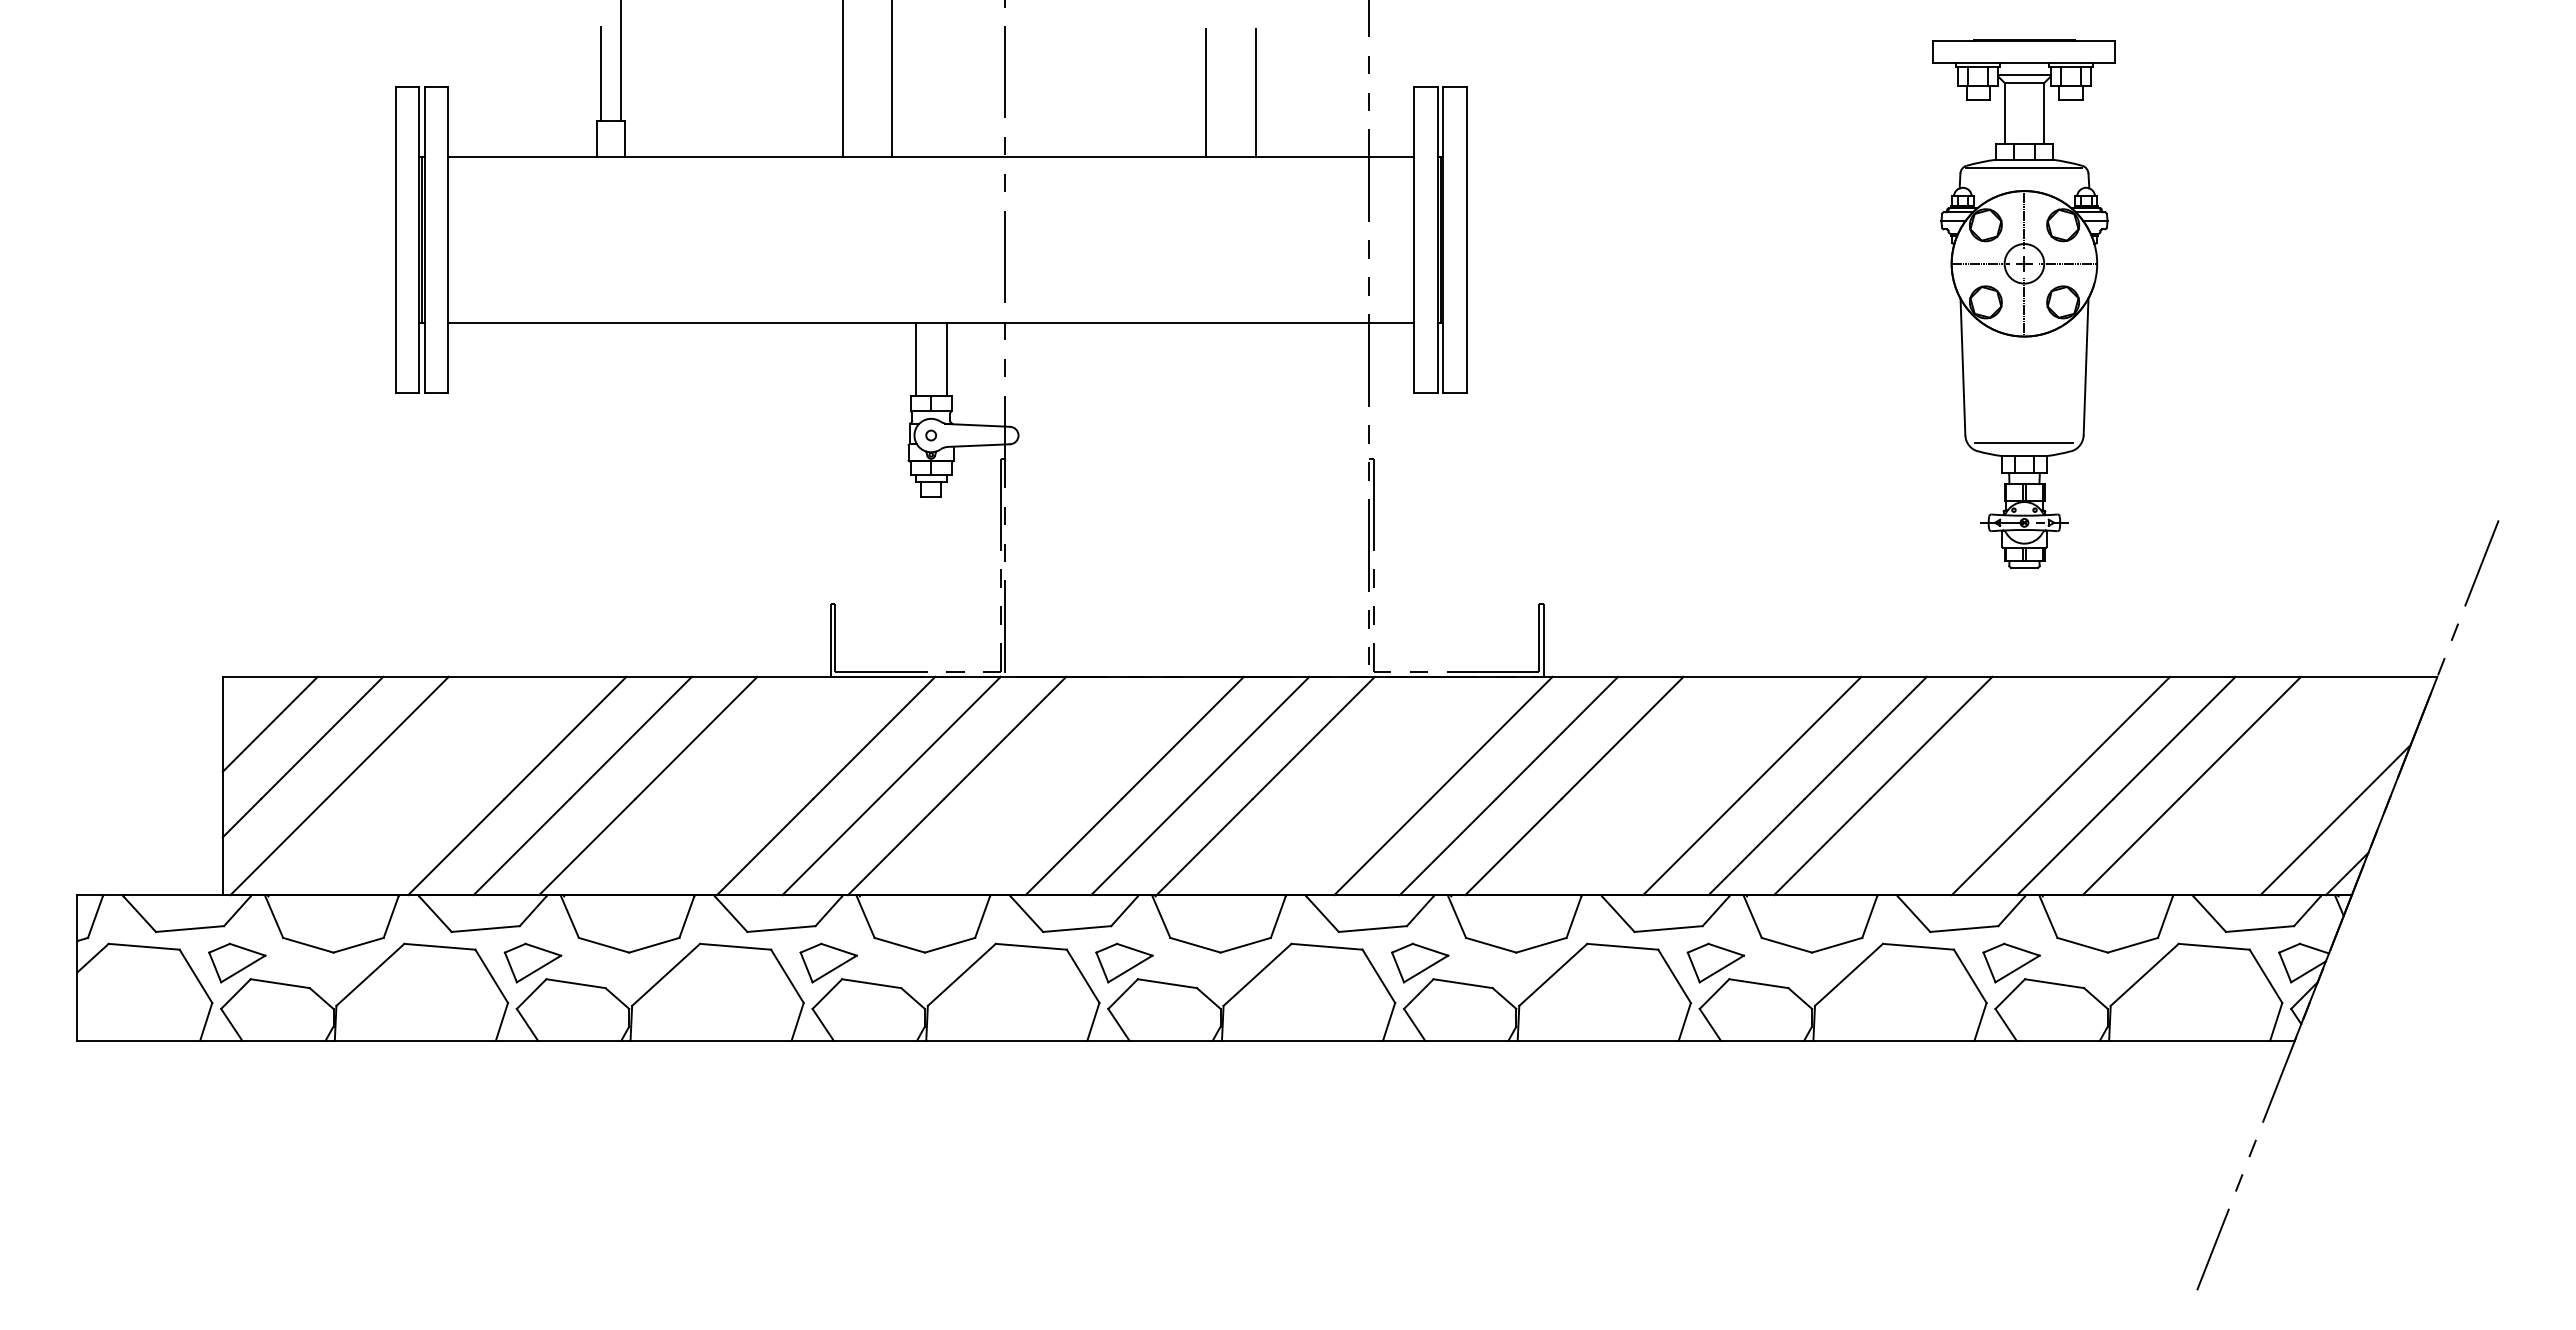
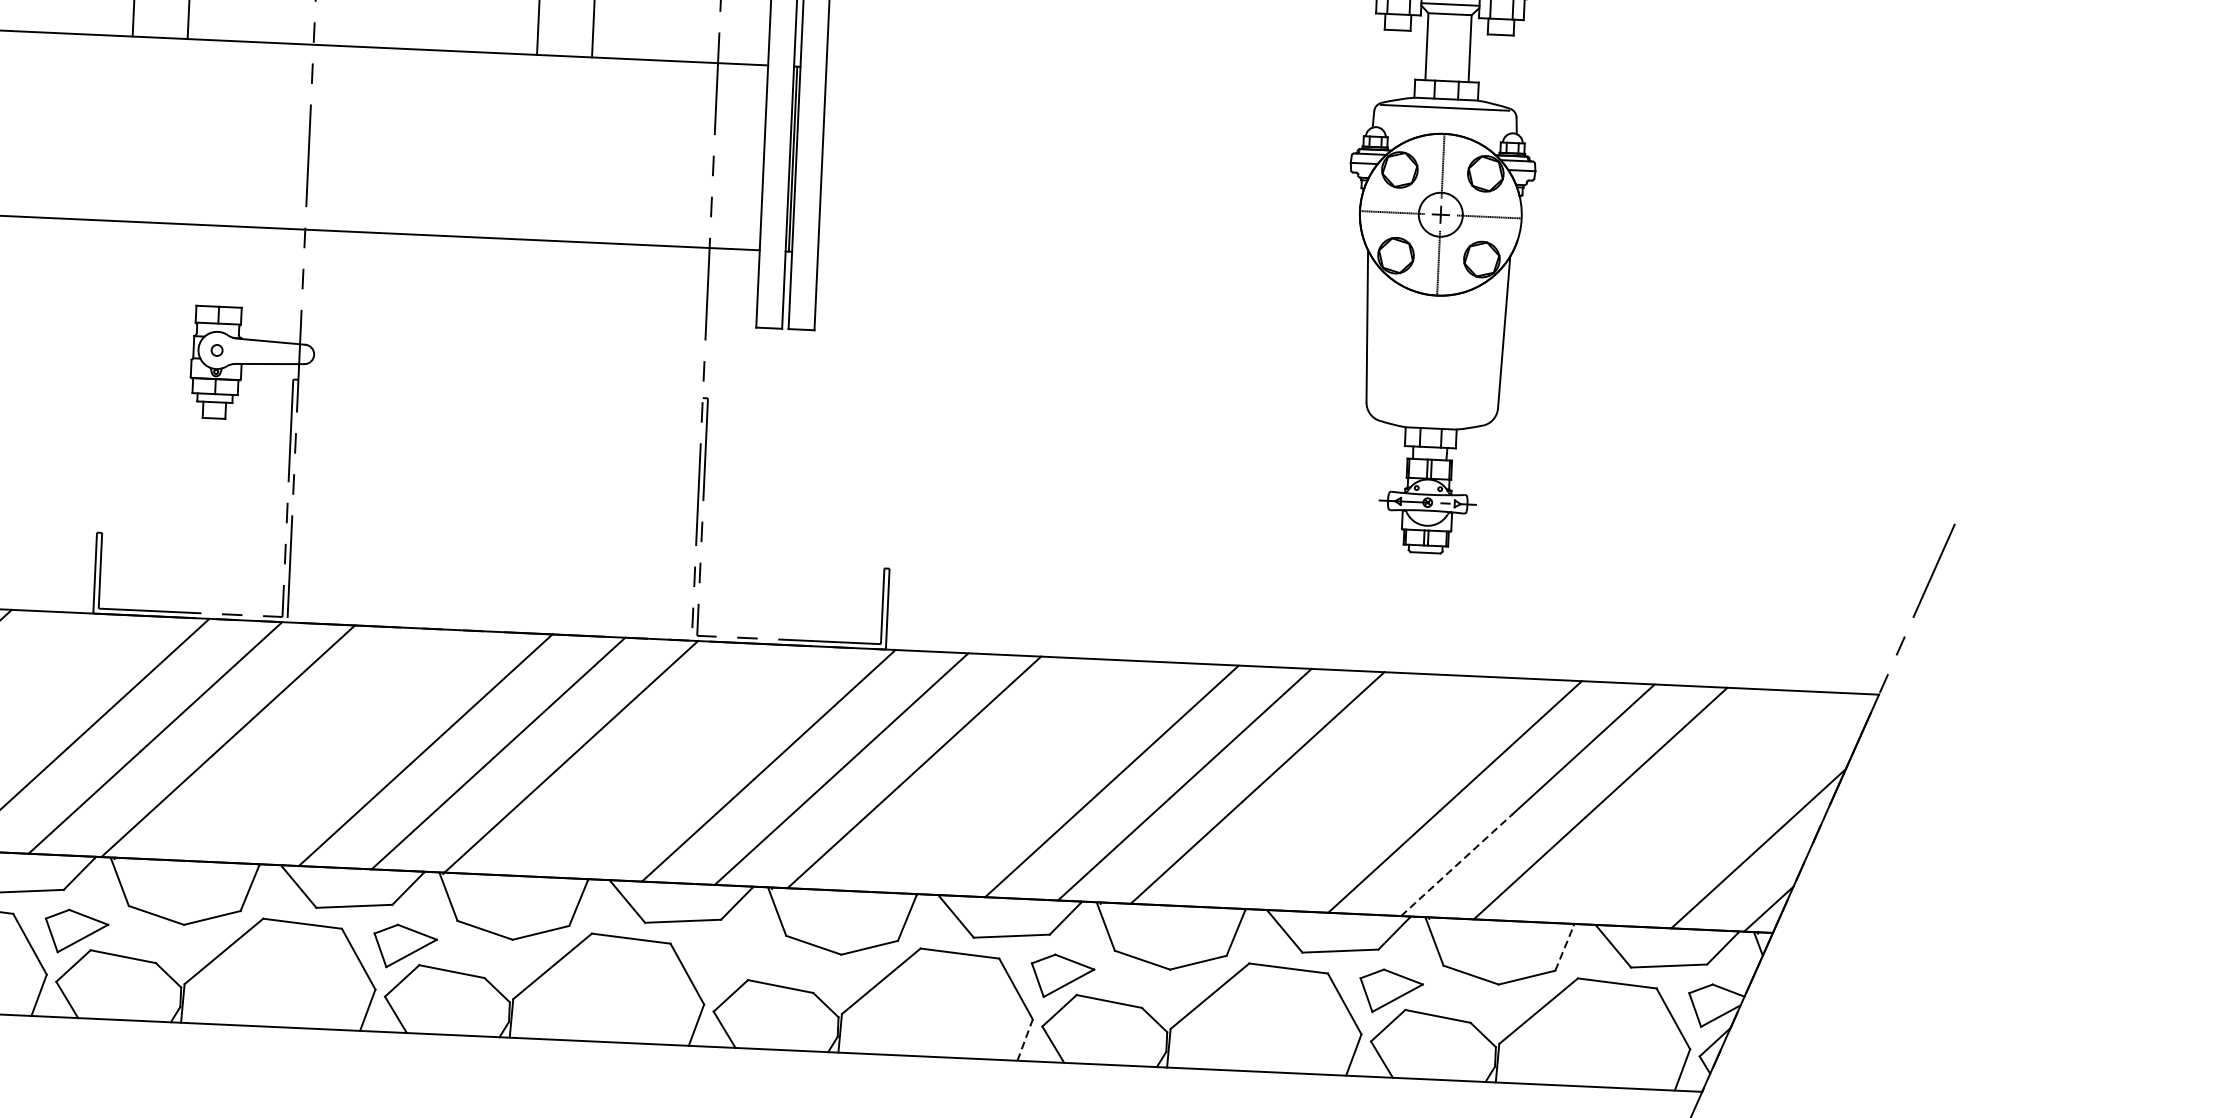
line: (915, 359) -> (203, 265), removed
line: (947, 359) -> (239, 266), removed
line: (2023, 443) -> (1430, 414), removed
line: (2065, 847) -> (1457, 865), solid -> dashed
line: (2165, 916) -> (1564, 947), solid -> dashed
part: (1420, 962) -> (734, 960), removed
line: (1684, 1021) -> (1024, 1039), solid -> dashed

